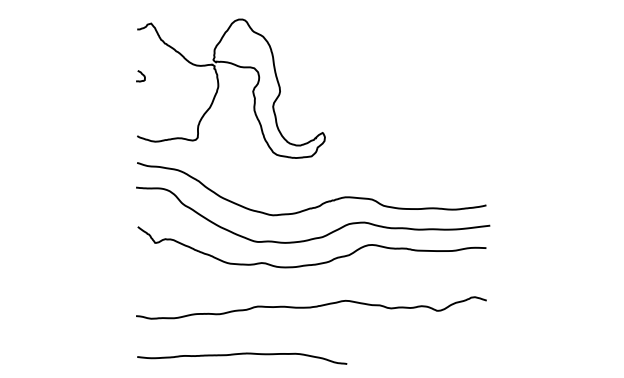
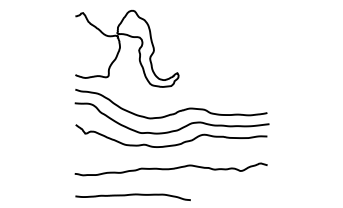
curve: (141, 75) -> (77, 41), removed

